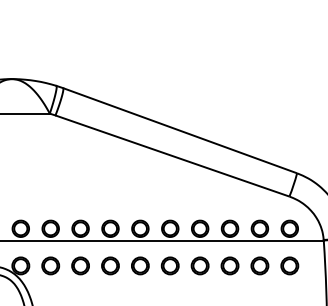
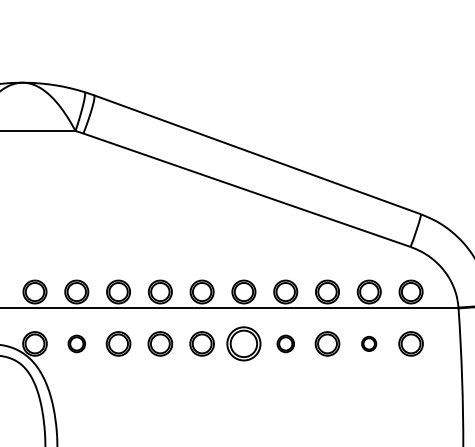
part: (50, 265) -> (76, 343), size x0.7
part: (169, 265) -> (243, 343), size x1.4
part: (199, 265) -> (285, 343), size x0.7
part: (259, 265) -> (368, 343), size x0.6

